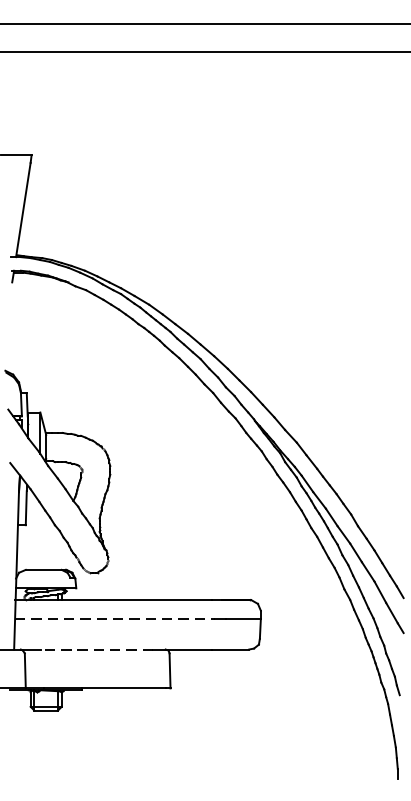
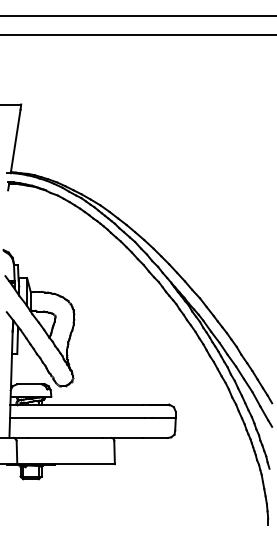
line: (116, 619) -> (78, 417), dashed -> solid
line: (97, 648) -> (65, 437), dashed -> solid

